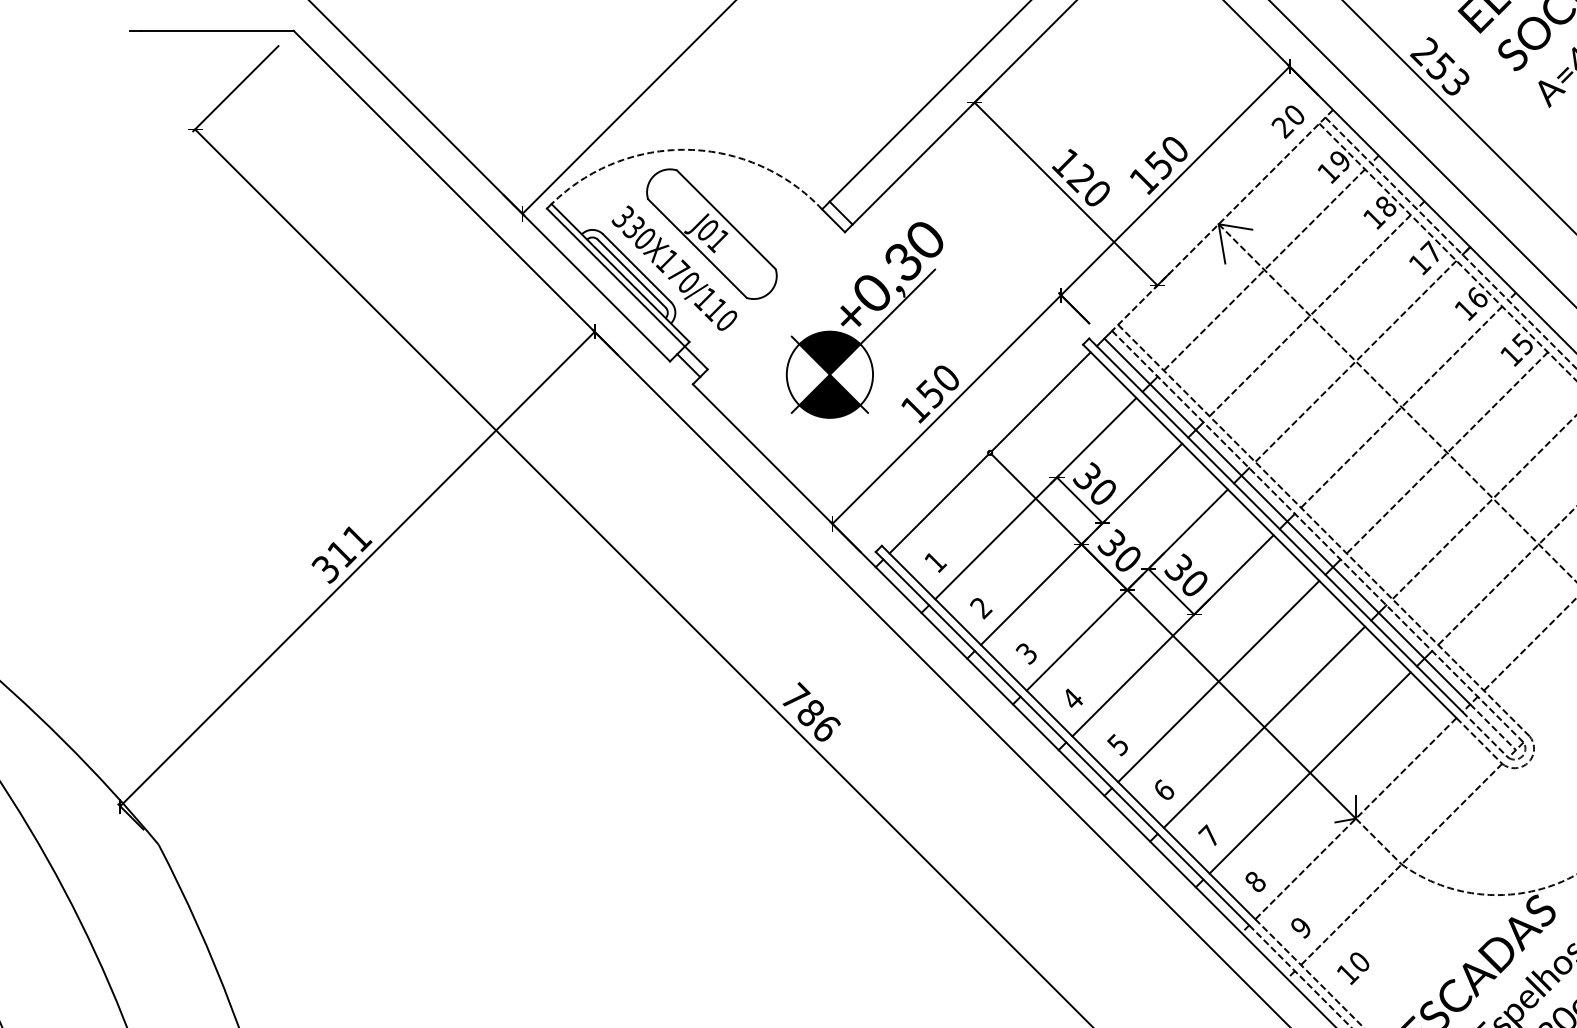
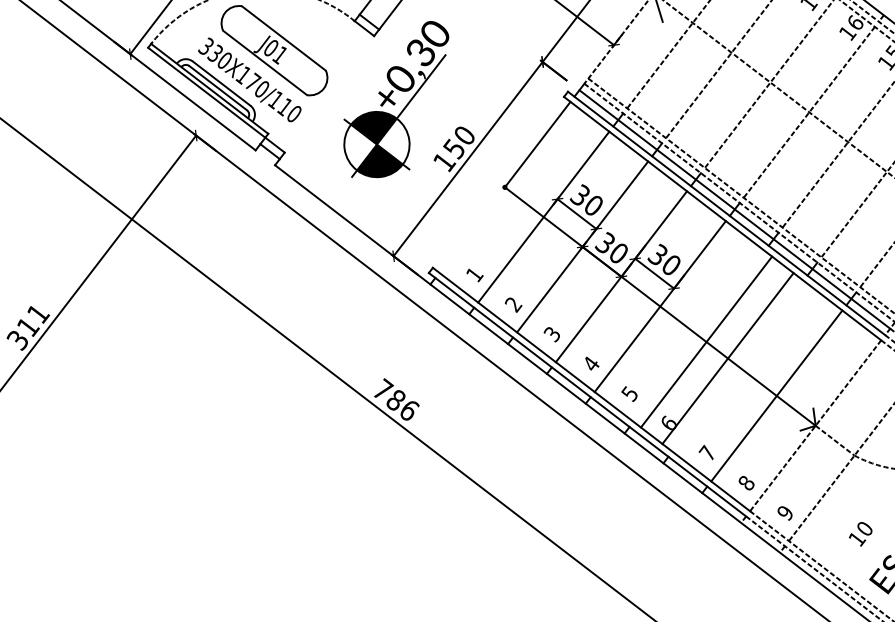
line: (938, 503) -> (471, 230), removed
line: (1218, 681) -> (727, 358), moved
line: (1264, 726) -> (706, 341), moved
text: (1353, 968) -> (860, 534), moved

